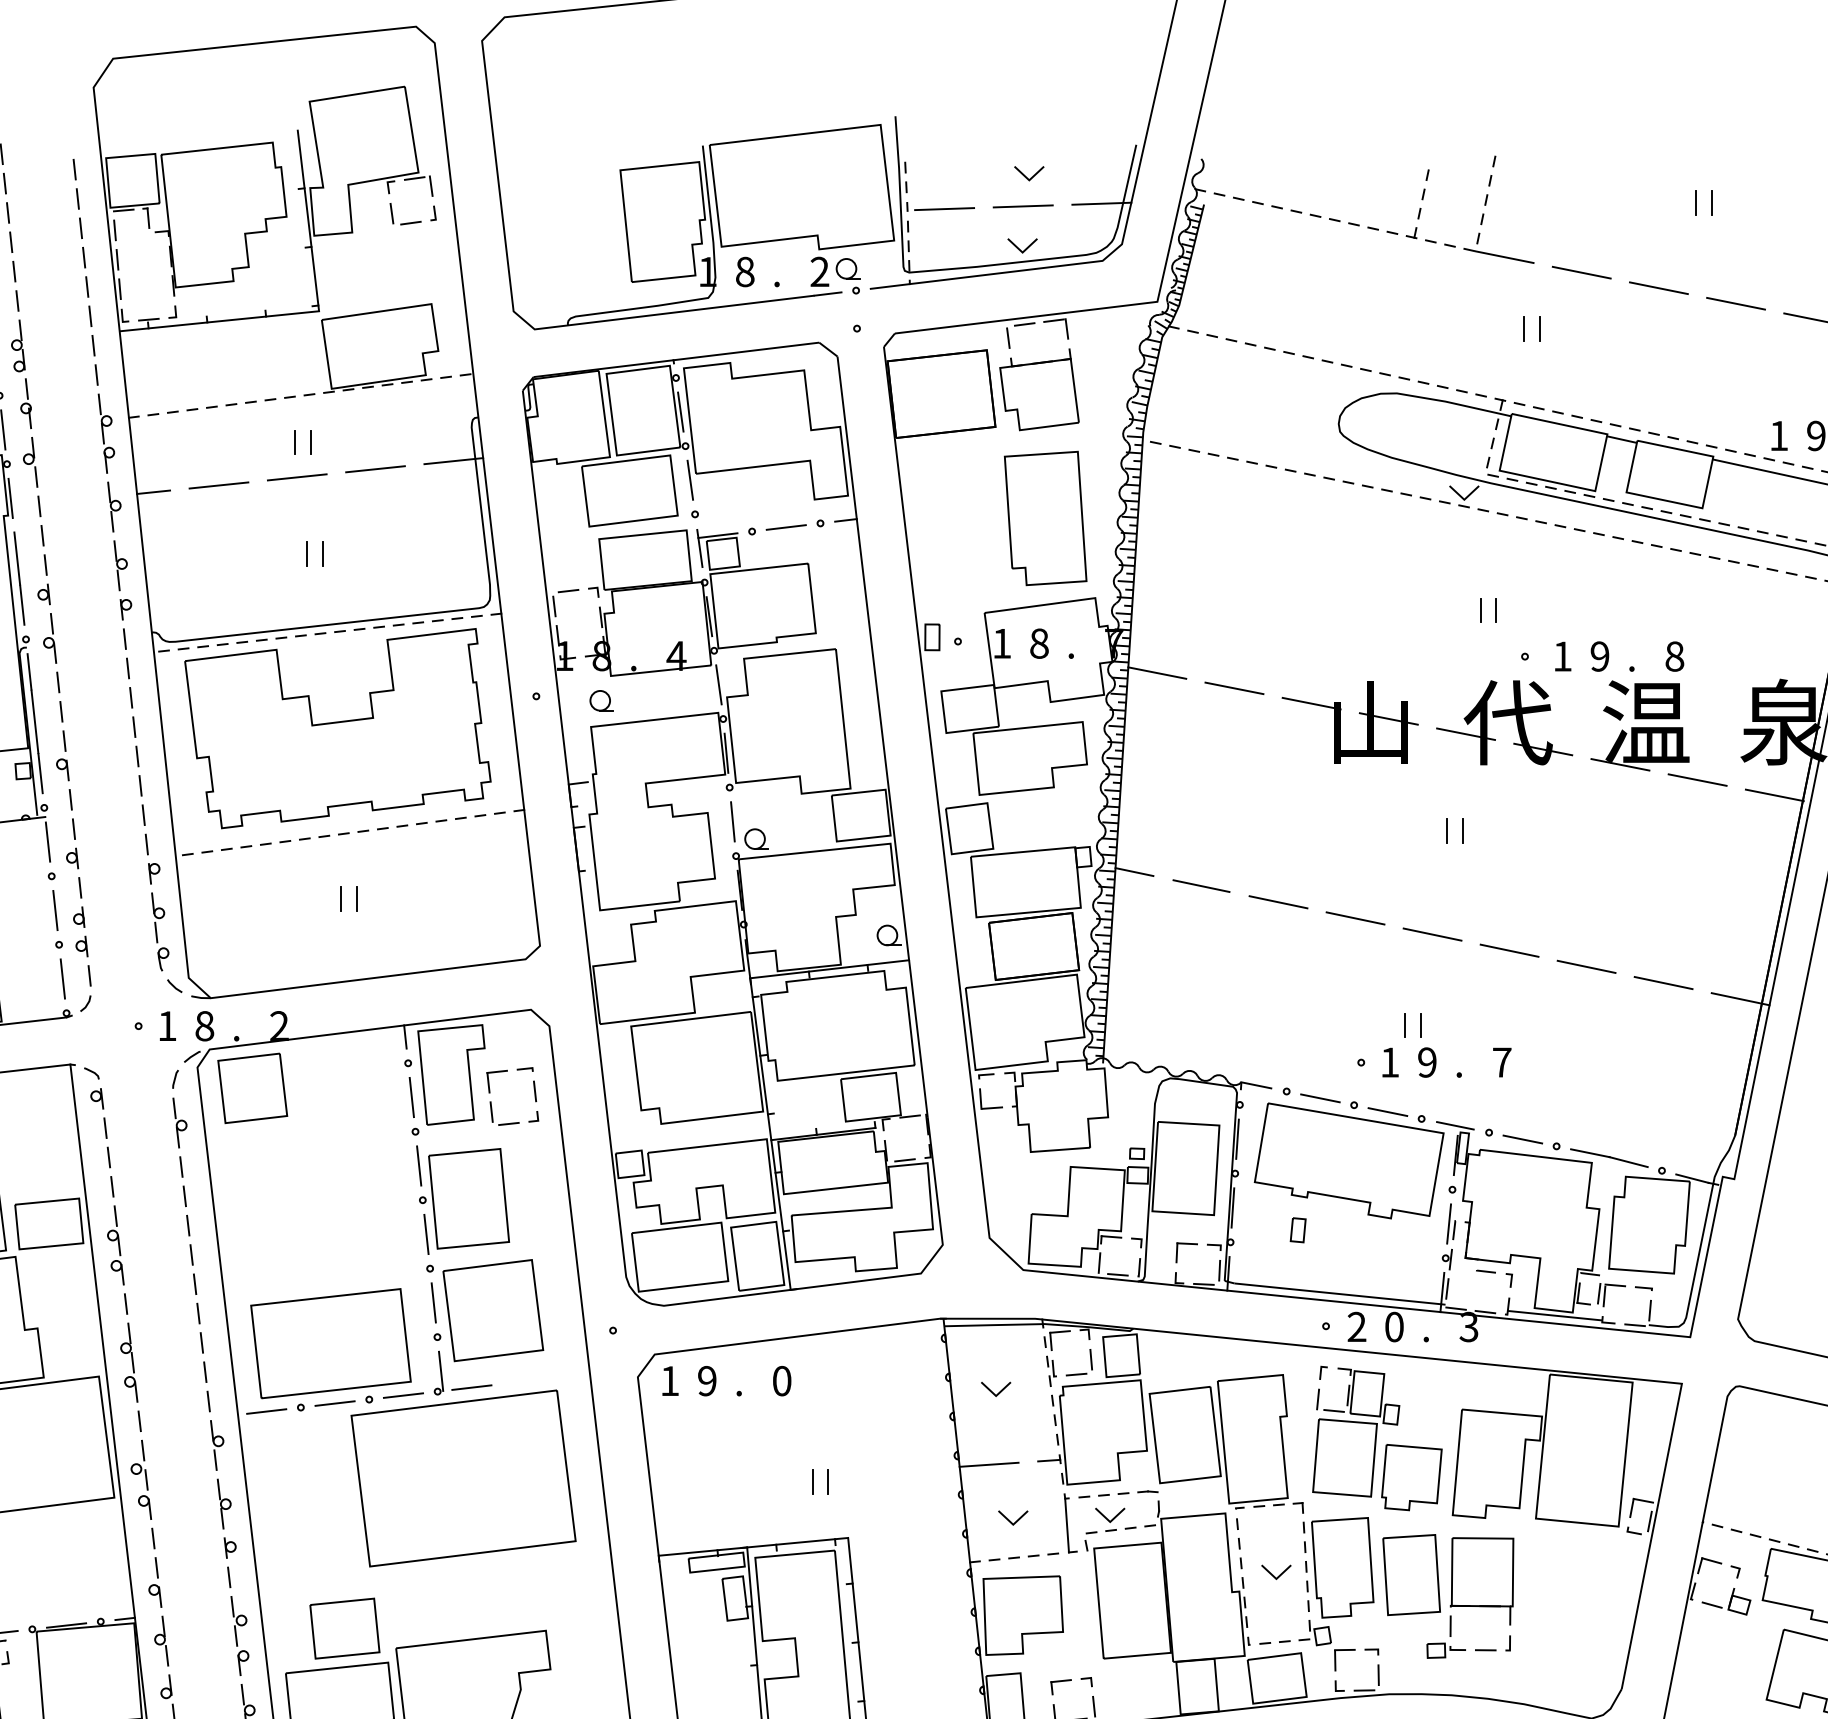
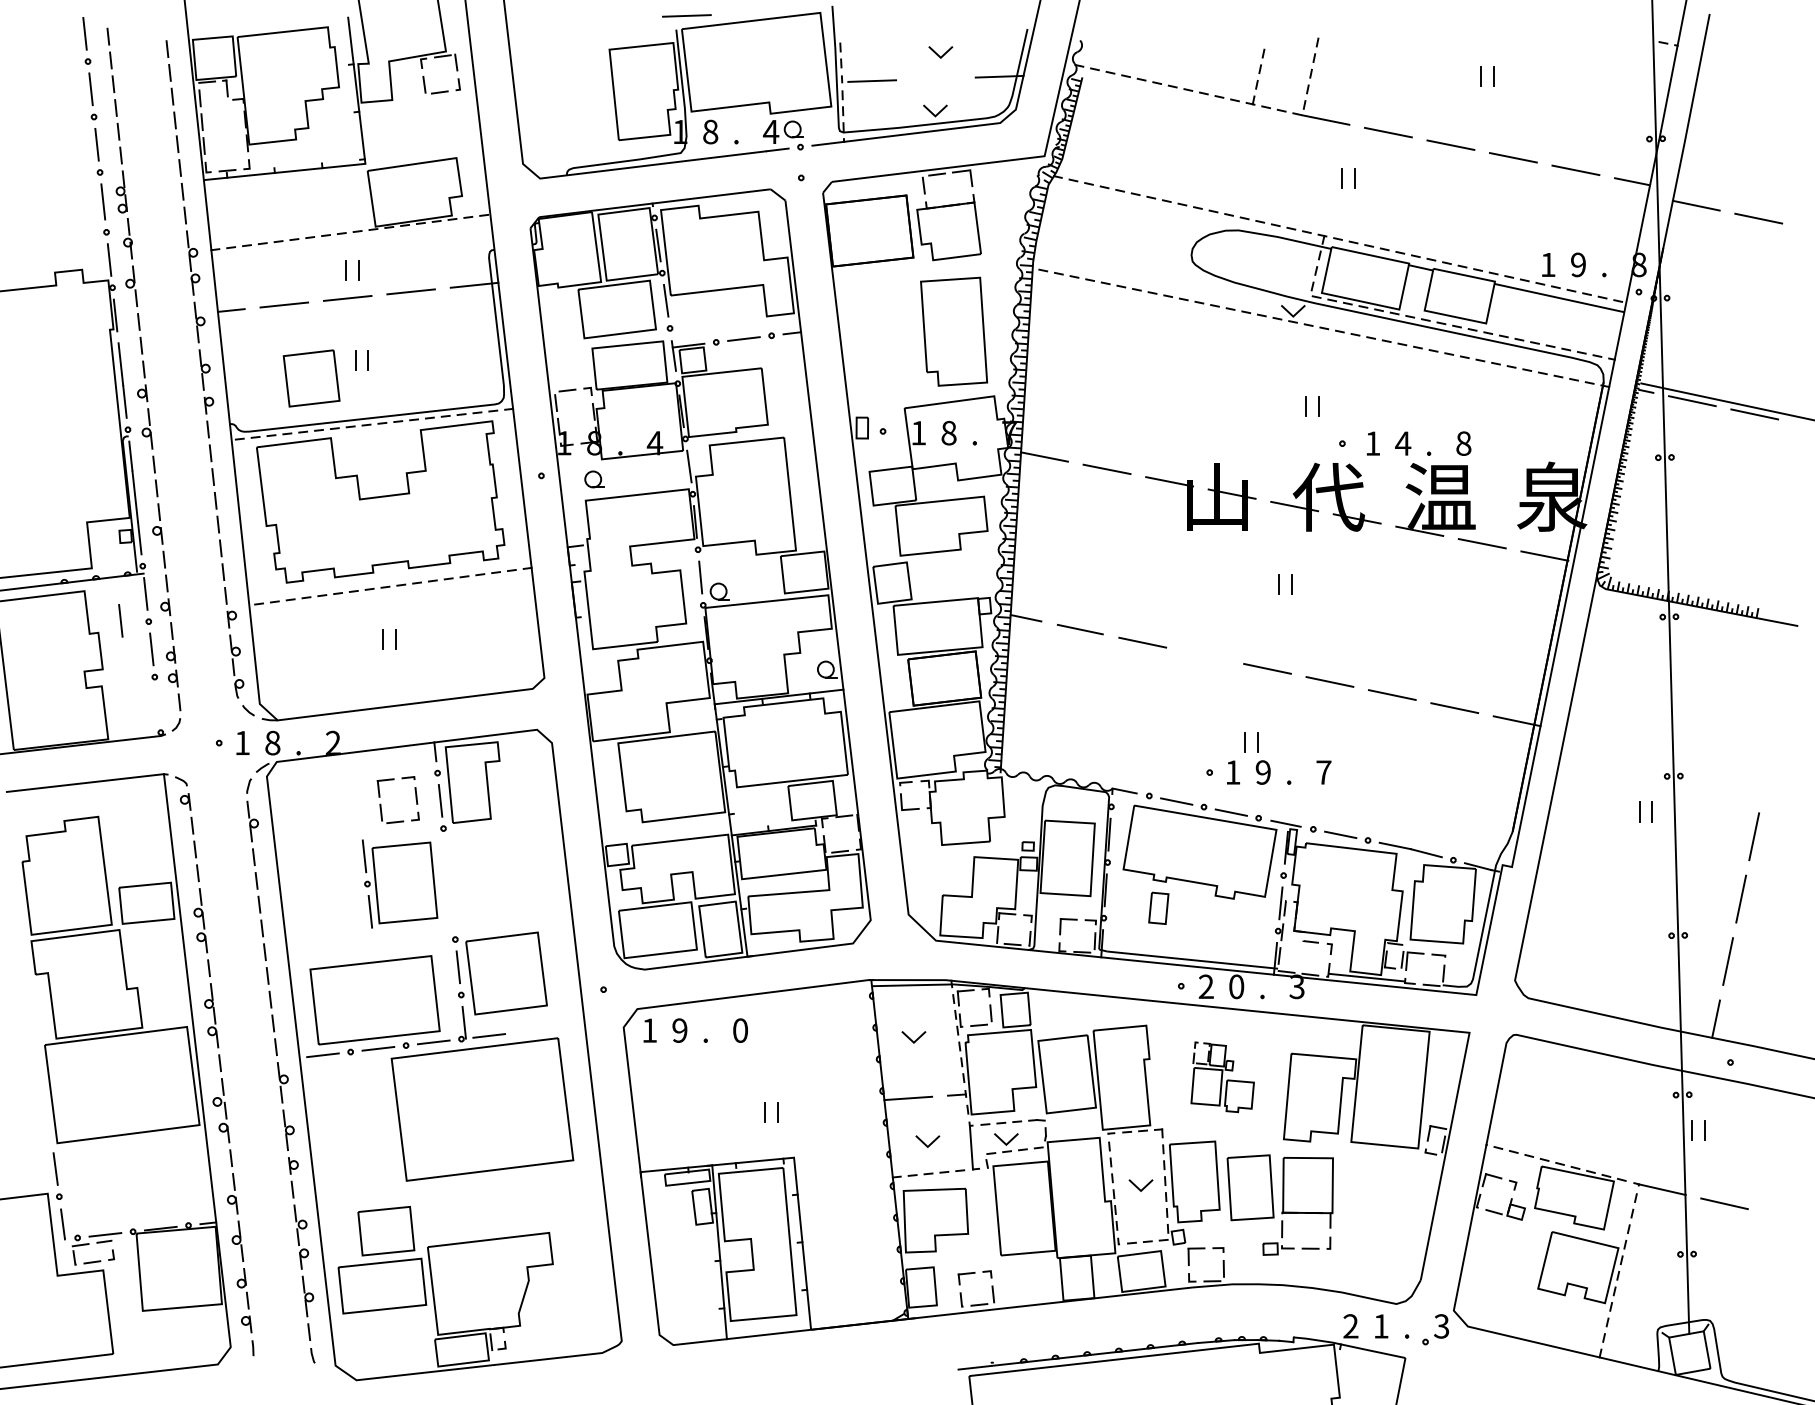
line: (1022, 205) -> (686, 15), moved
text: (820, 271) -> (771, 131), 2 -> 4
text: (1600, 656) -> (1403, 443), 9 -> 4
line: (1354, 918) -> (1204, 655), removed
line: (62, 978) -> (120, 620), moved
part: (252, 1088) -> (311, 378), moved
part: (491, 1101) -> (381, 804), moved
part: (462, 1199) -> (399, 883), moved
part: (1297, 1230) -> (1158, 908), size x1.6
part: (1376, 1438) -> (1222, 1077), size x0.6

